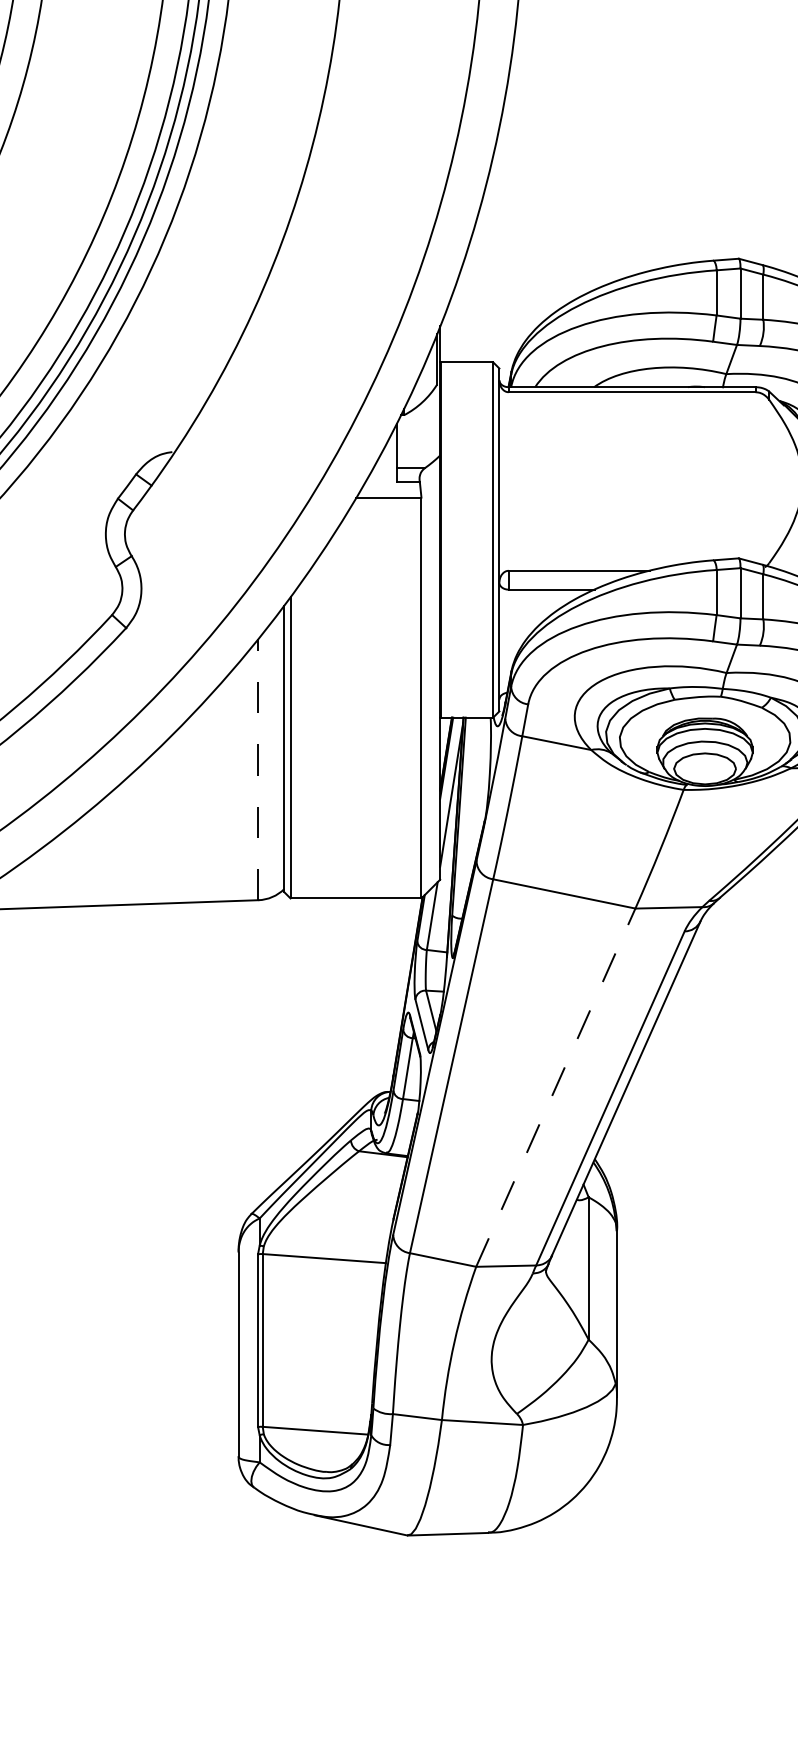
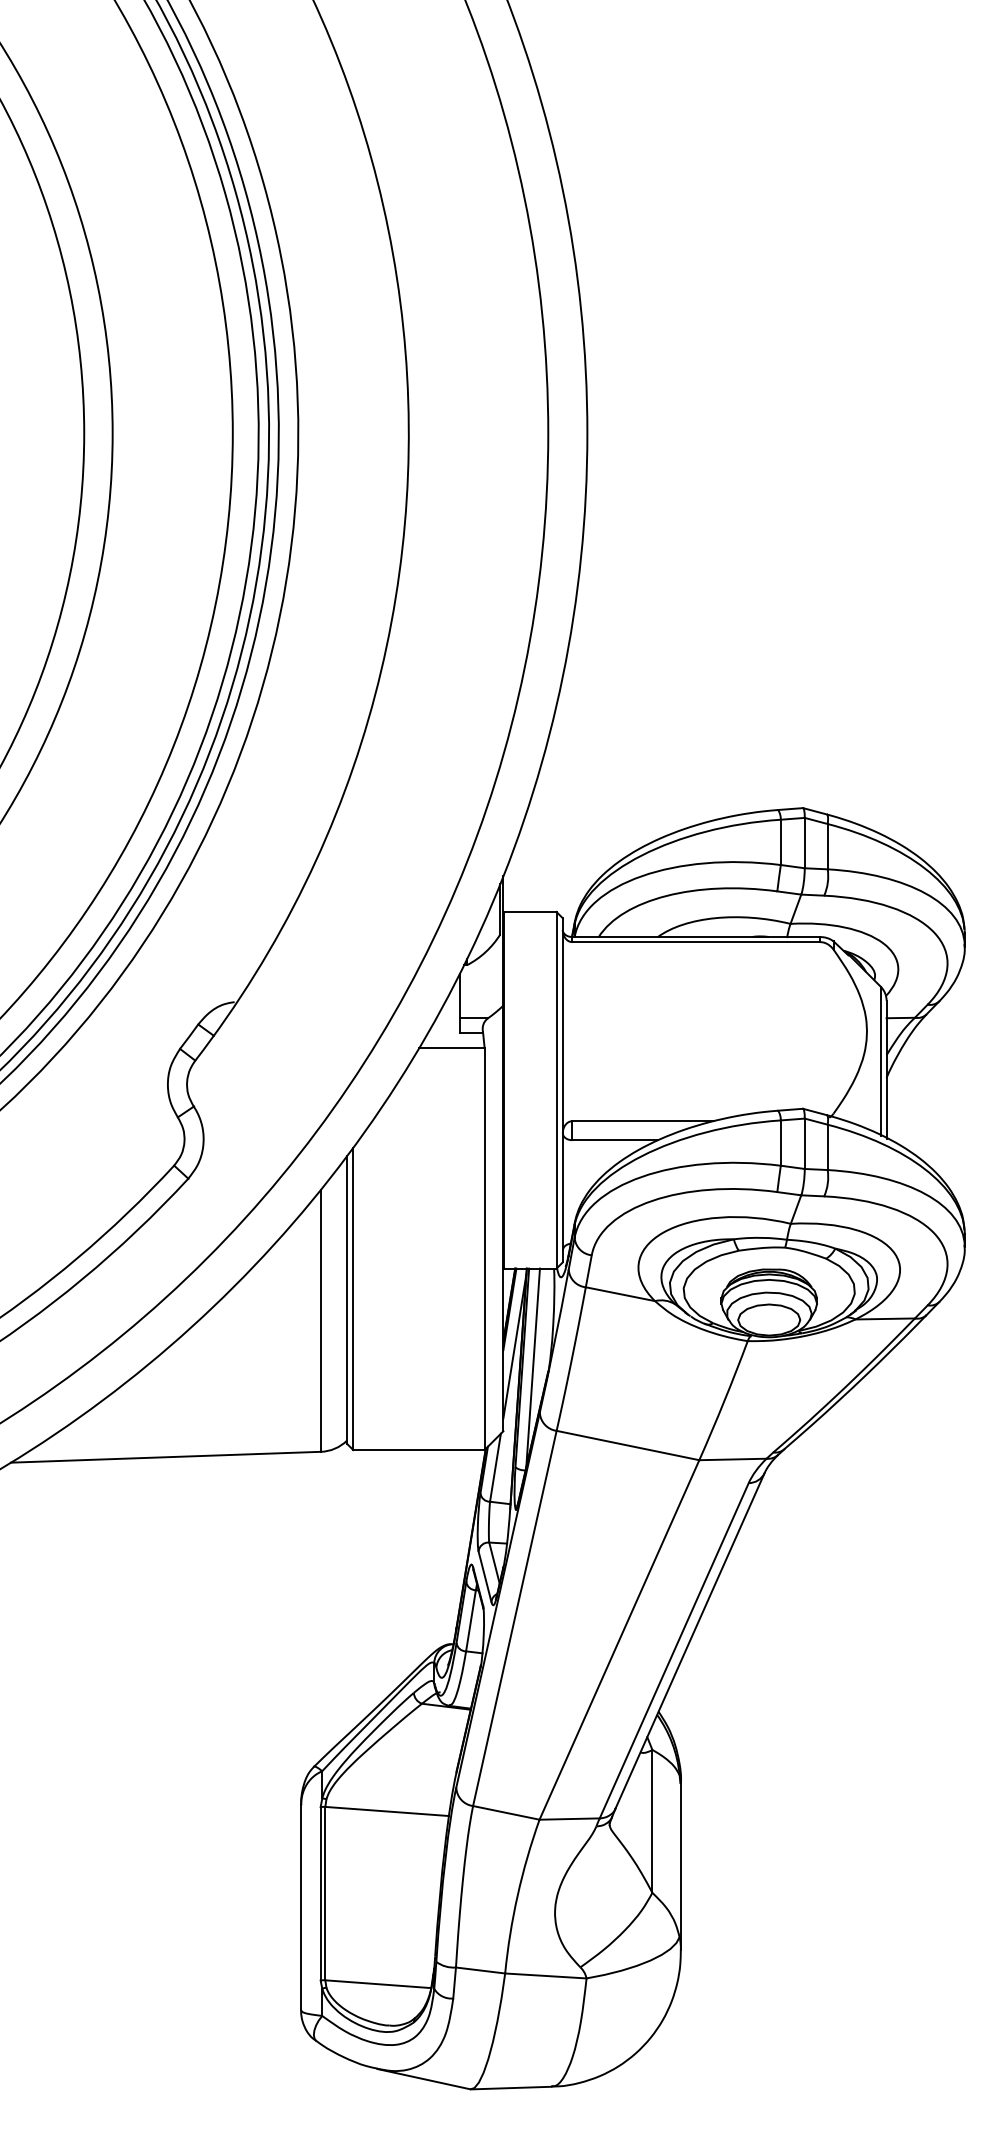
line: (257, 769) -> (320, 1320), dashed -> solid
line: (469, 816) -> (532, 1367), added
line: (555, 1087) -> (619, 1639), dashed -> solid

